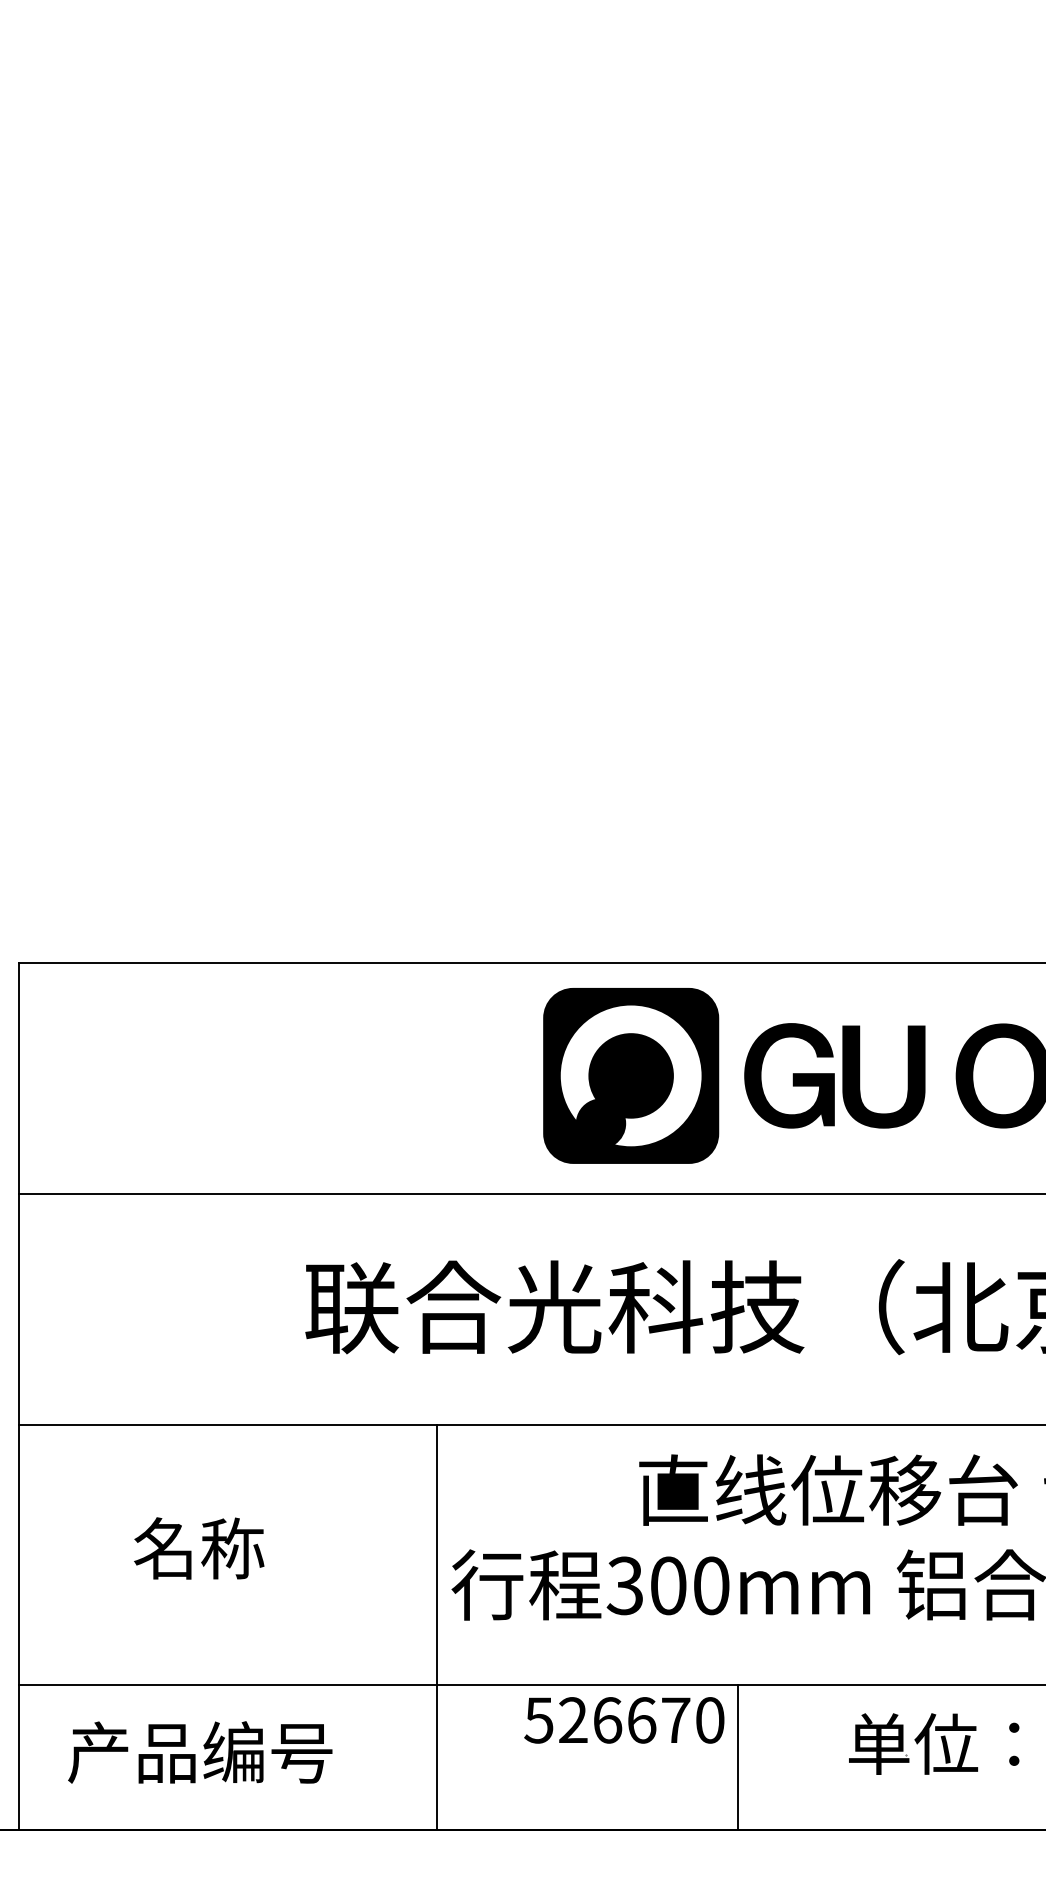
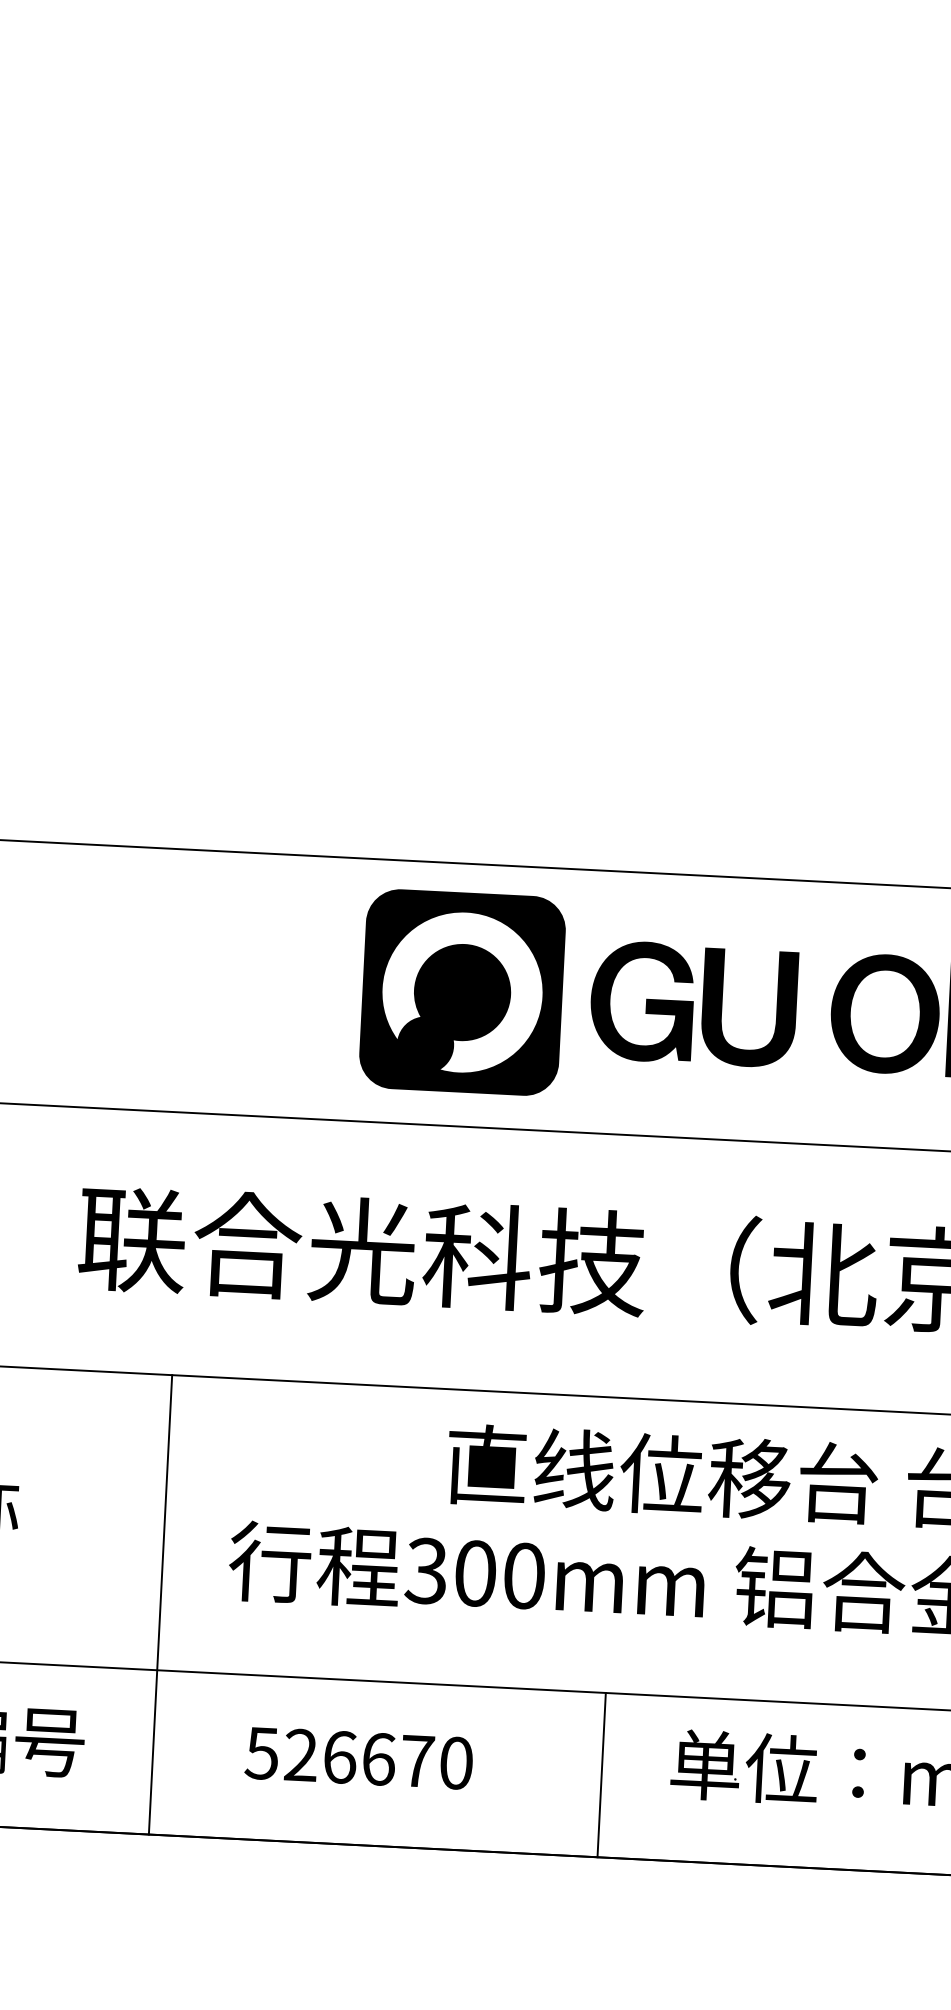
line: (437, 1627) -> (161, 1605), moved
text: (624, 1720) -> (359, 1758), moved
line: (738, 1756) -> (601, 1774), moved

